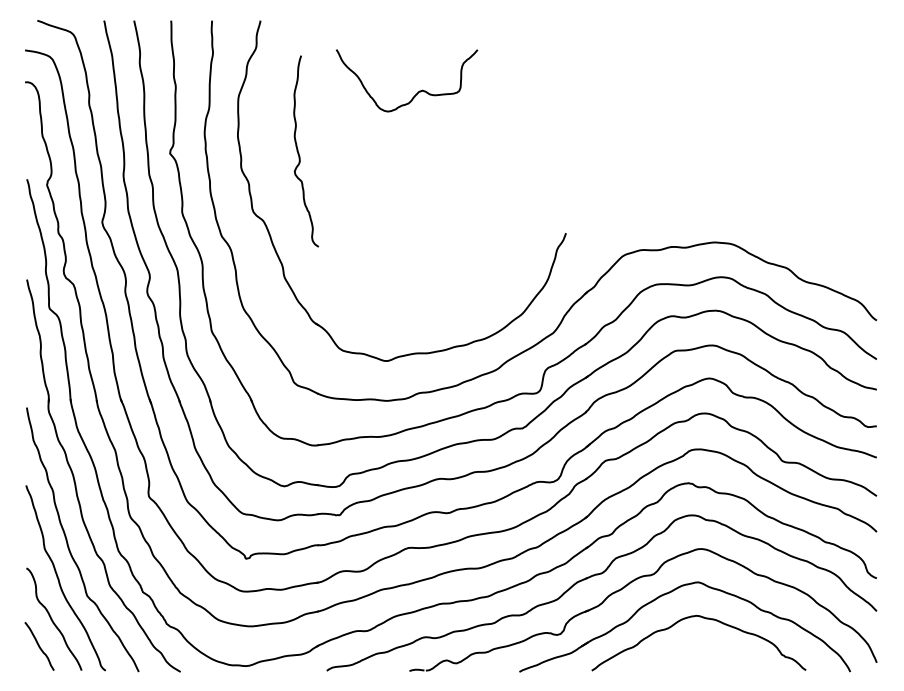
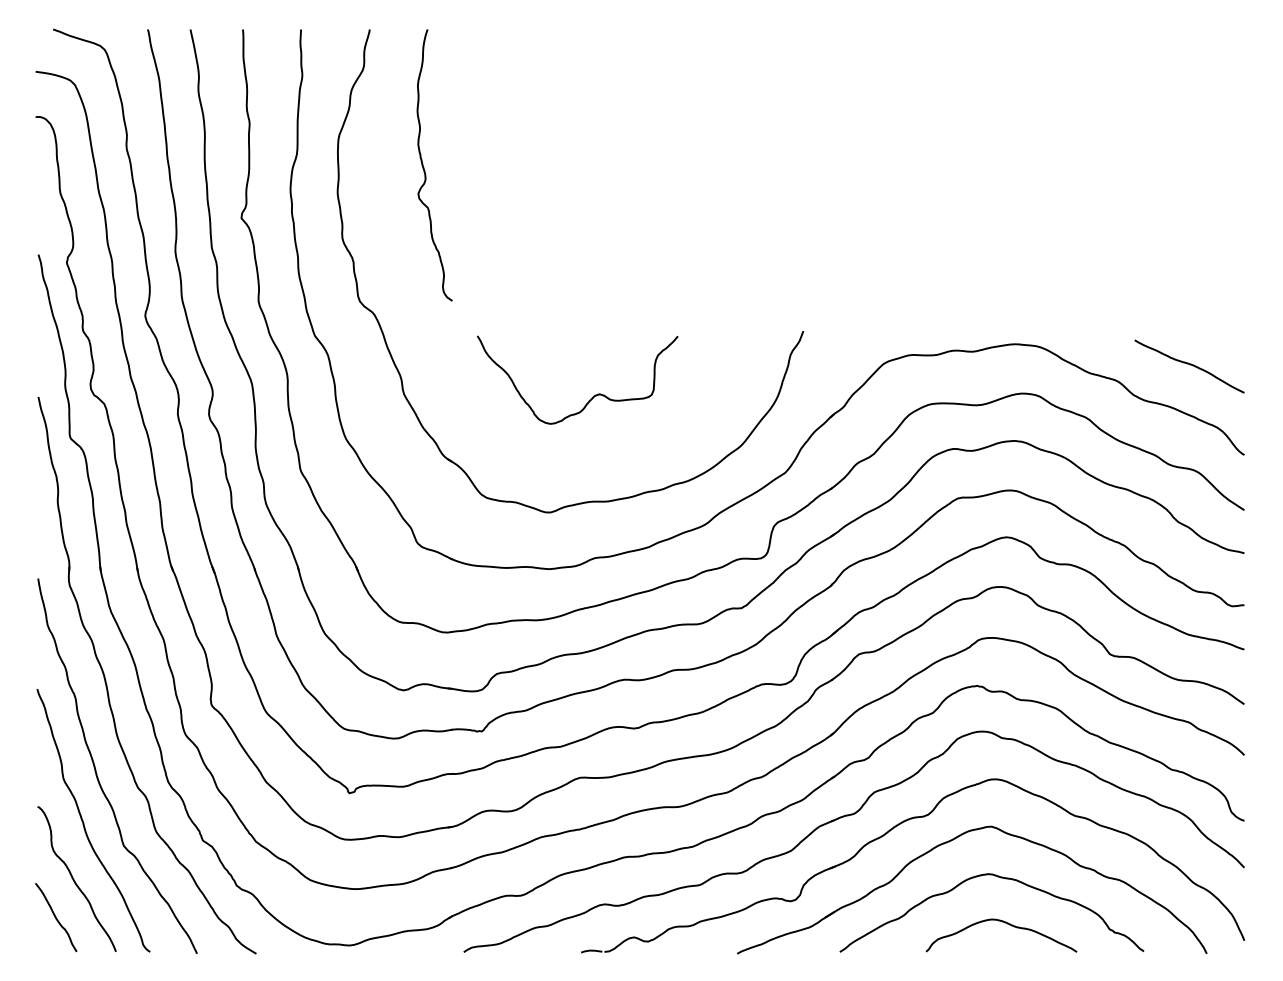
curve: (418, 91) -> (593, 395), moved
curve: (299, 153) -> (425, 168), moved
curve: (837, 257) -> (1188, 365), added
curve: (706, 650) -> (1002, 923), added

